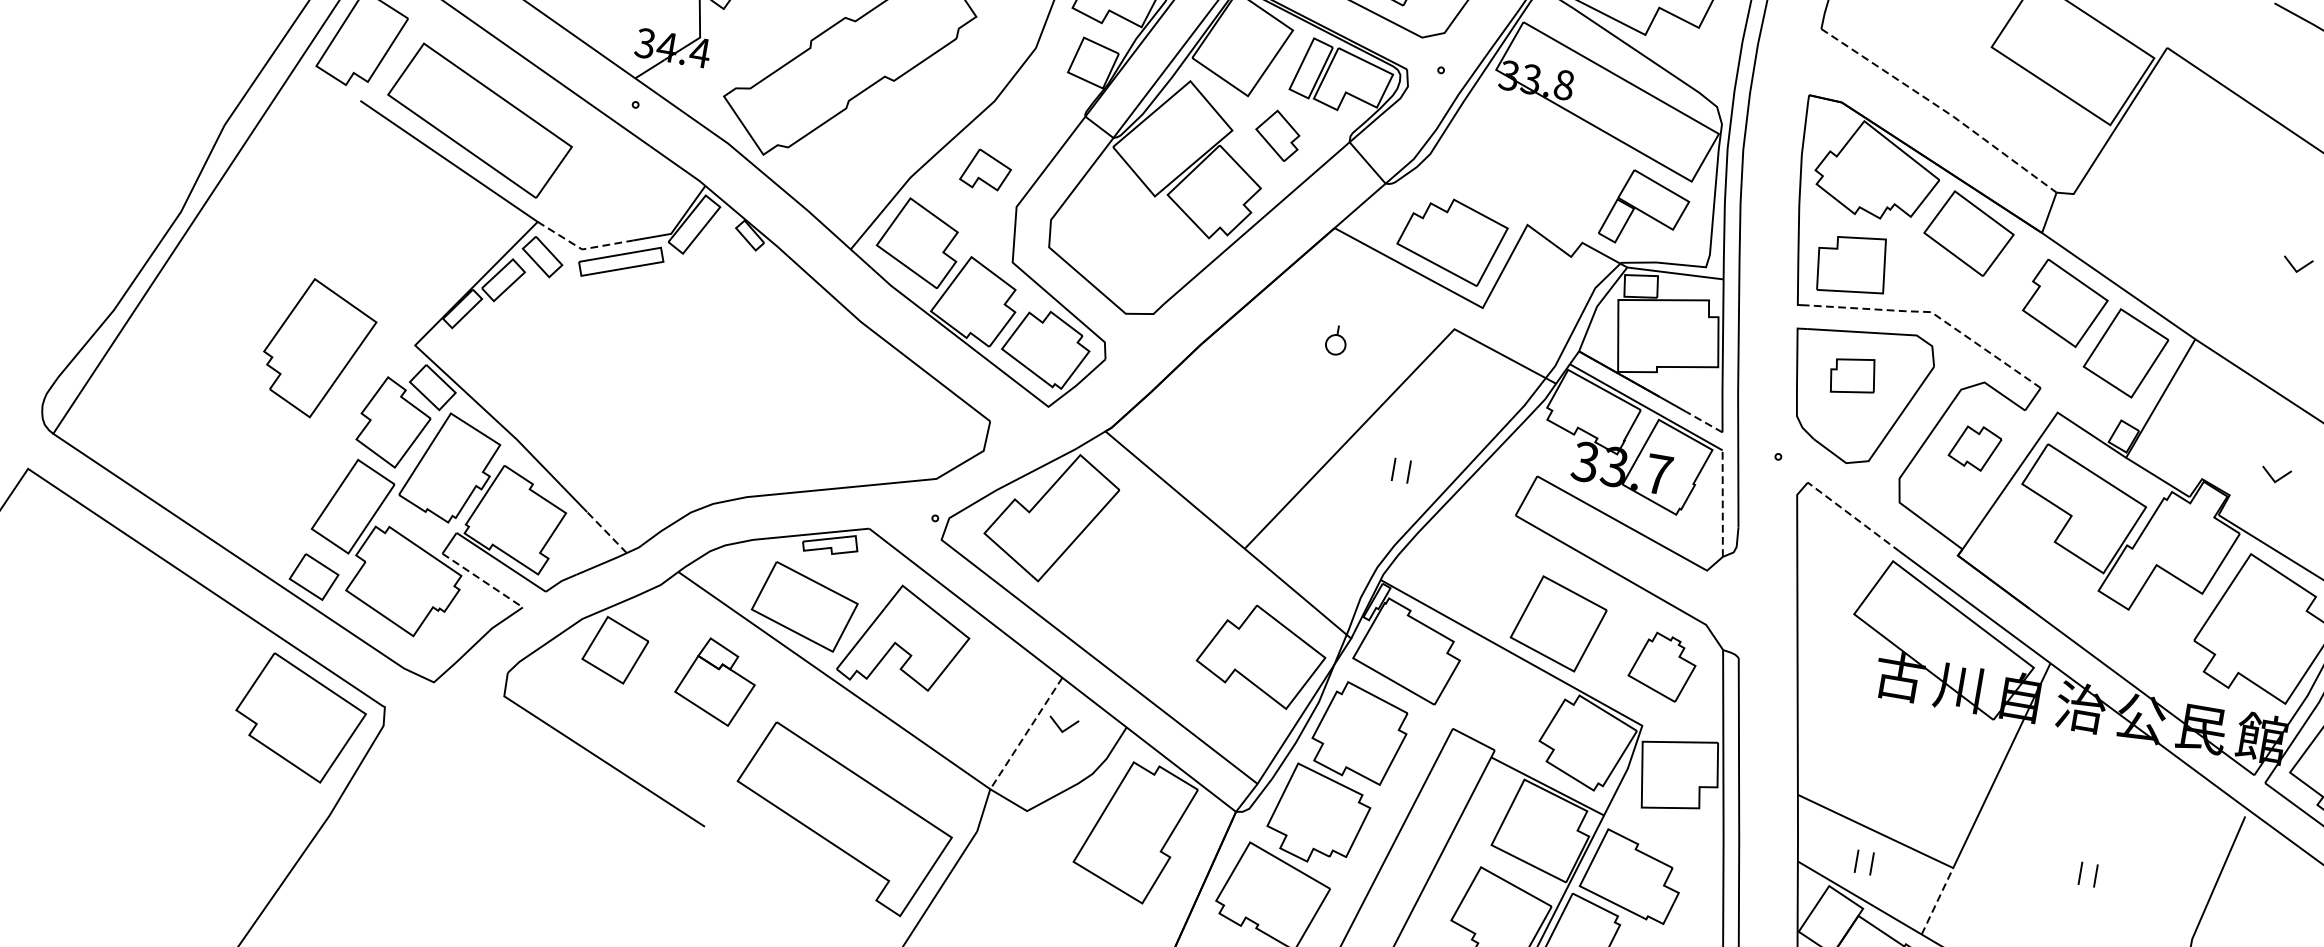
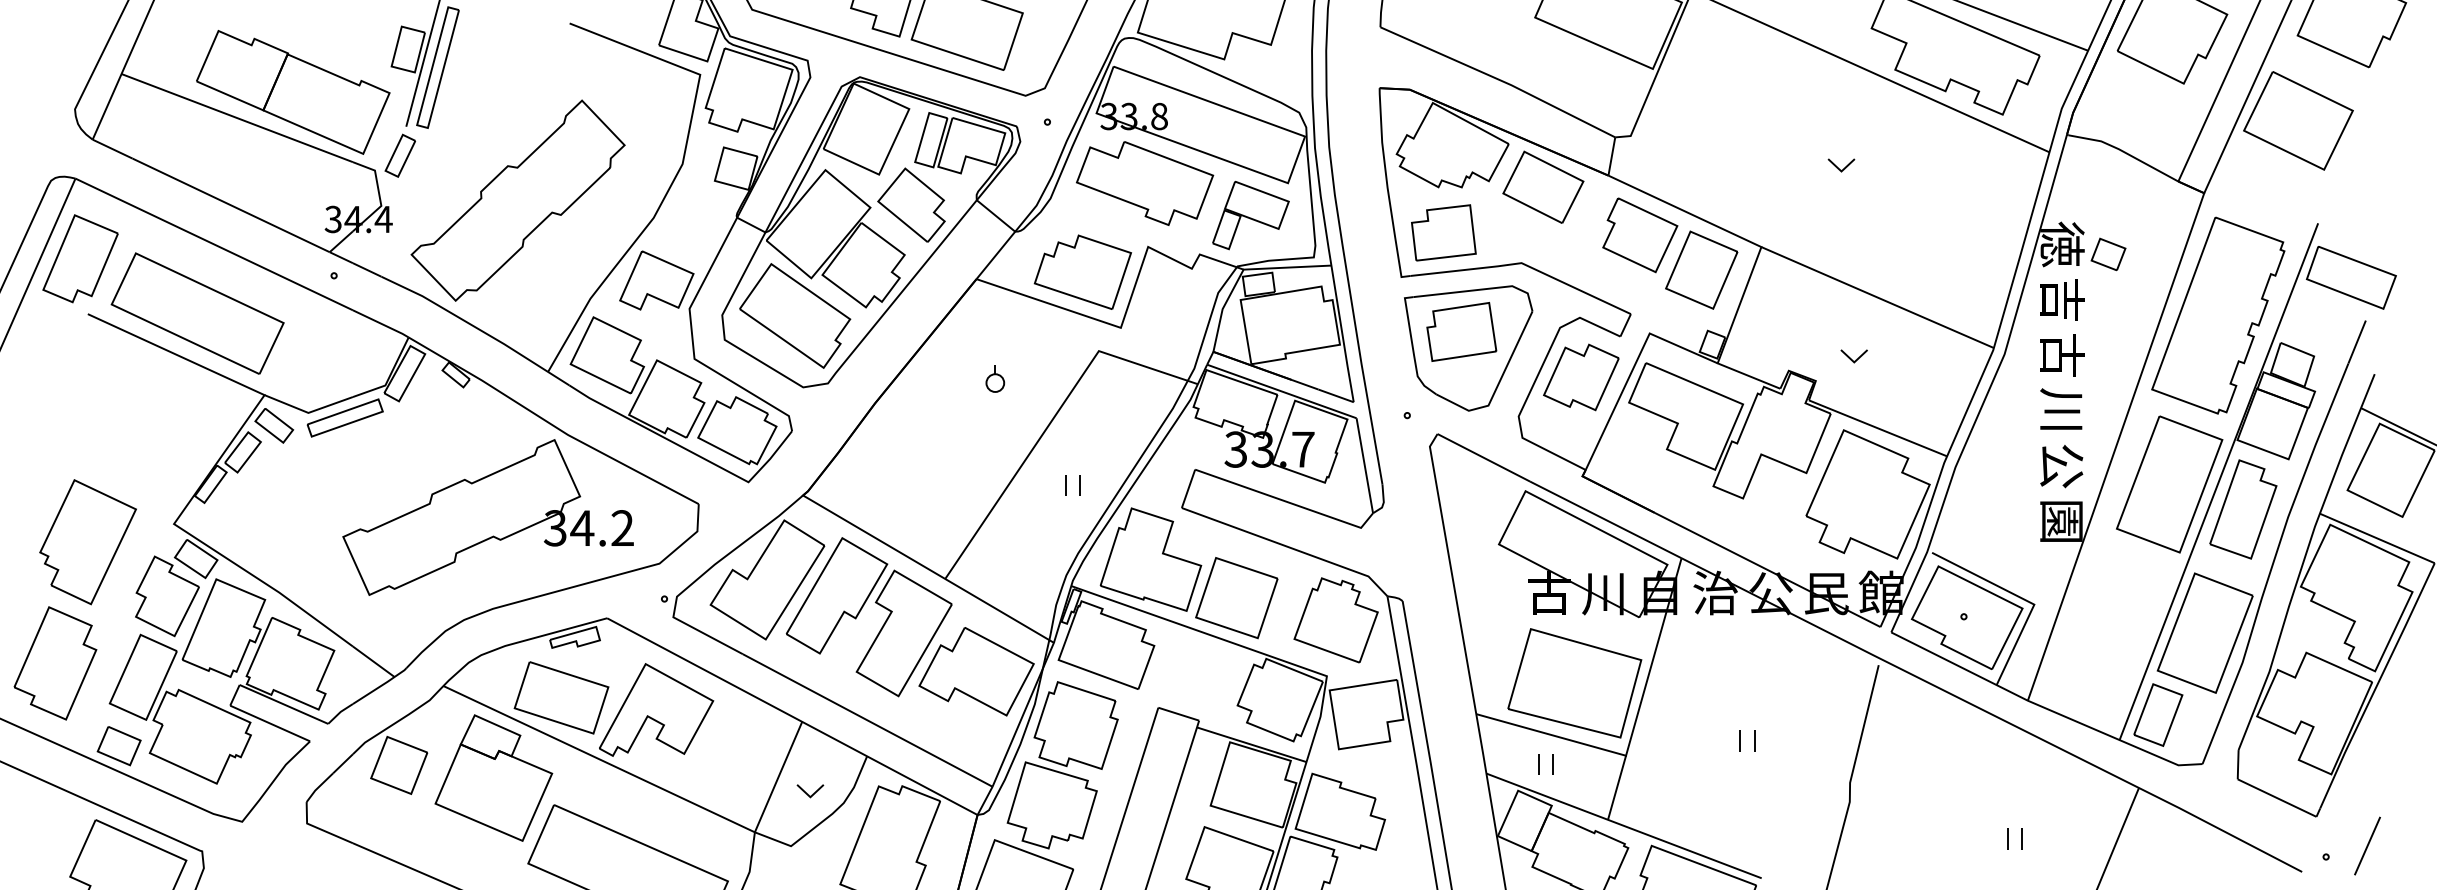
line: (1941, 109) -> (1499, 80), dashed -> solid
part: (1277, 134) -> (911, 204), size x1.67
part: (1536, 155) -> (1145, 183), added
part: (985, 170) -> (656, 280), size x1.67
part: (1130, 234) -> (795, 315), added
line: (582, 248) -> (308, 412), dashed -> solid
line: (1934, 314) -> (1524, 264), dashed -> solid
part: (1853, 375) -> (1461, 331), size x1.67
part: (757, 396) -> (487, 517), added
line: (1704, 421) -> (1336, 395), dashed -> solid
part: (1975, 447) -> (1581, 377), size x1.67
part: (260, 475) -> (55, 663), added
line: (1722, 503) -> (1364, 465), dashed -> solid
line: (1853, 516) -> (1483, 457), dashed -> solid
line: (606, 532) -> (373, 661), dashed -> solid
part: (1471, 565) -> (1150, 559), added
part: (1146, 569) -> (860, 612), added
line: (483, 580) -> (270, 723), dashed -> solid
part: (1662, 666) -> (1335, 620), size x1.43
part: (715, 680) -> (493, 777), size x1.67
part: (1063, 725) -> (810, 791), moved
line: (1026, 733) -> (778, 777), dashed -> solid
part: (1910, 779) -> (1574, 683), added
line: (1938, 901) -> (1617, 787), dashed -> solid

